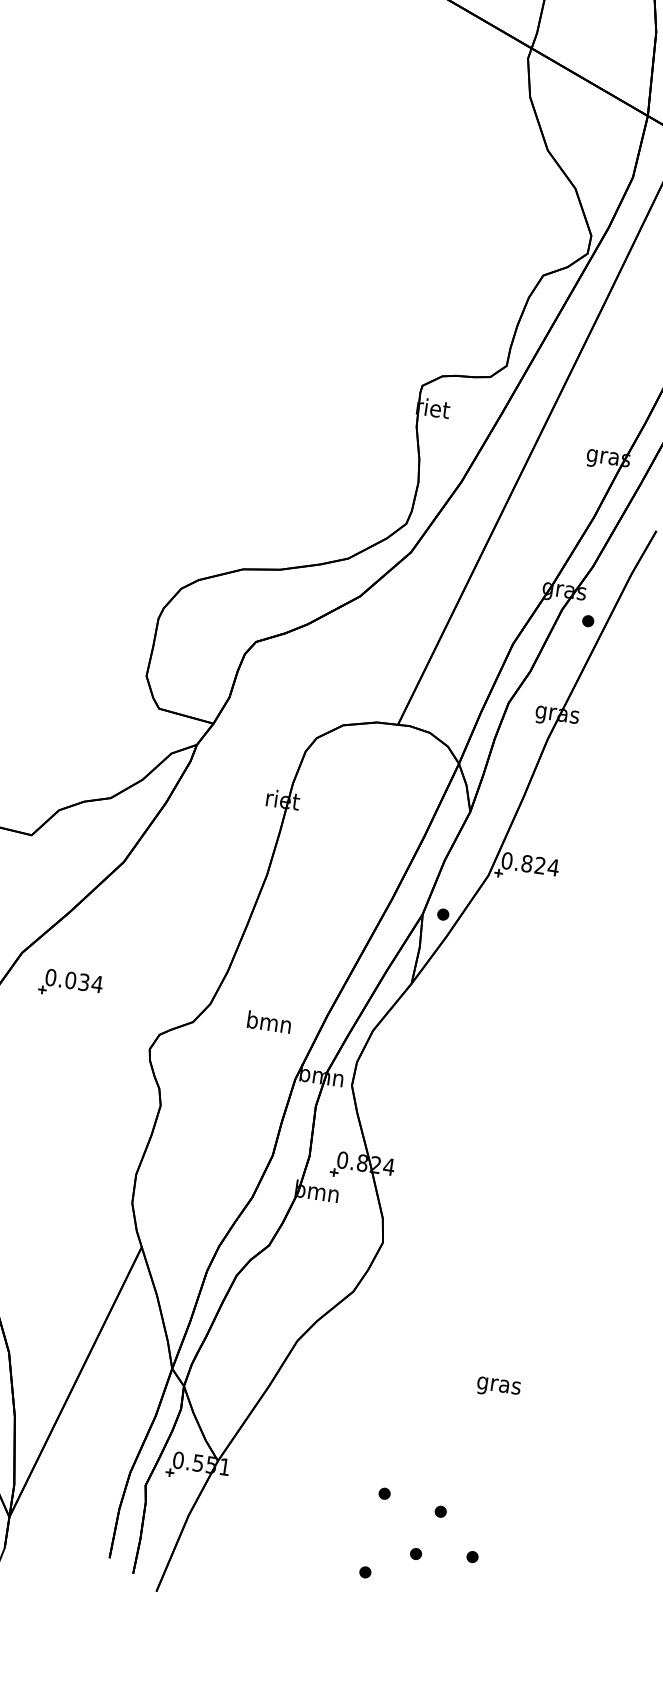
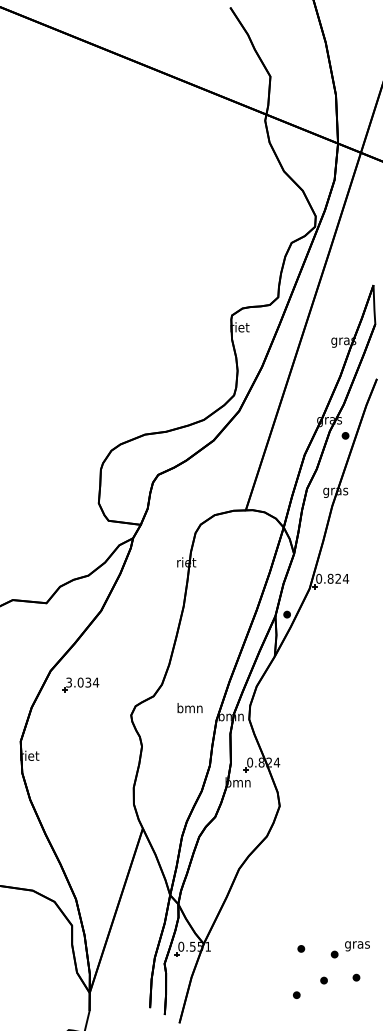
text: (51, 977) -> (69, 682), 0.034 -> 3.034
text: (268, 1022) -> (189, 708), moved
text: (498, 1388) -> (357, 946), moved

